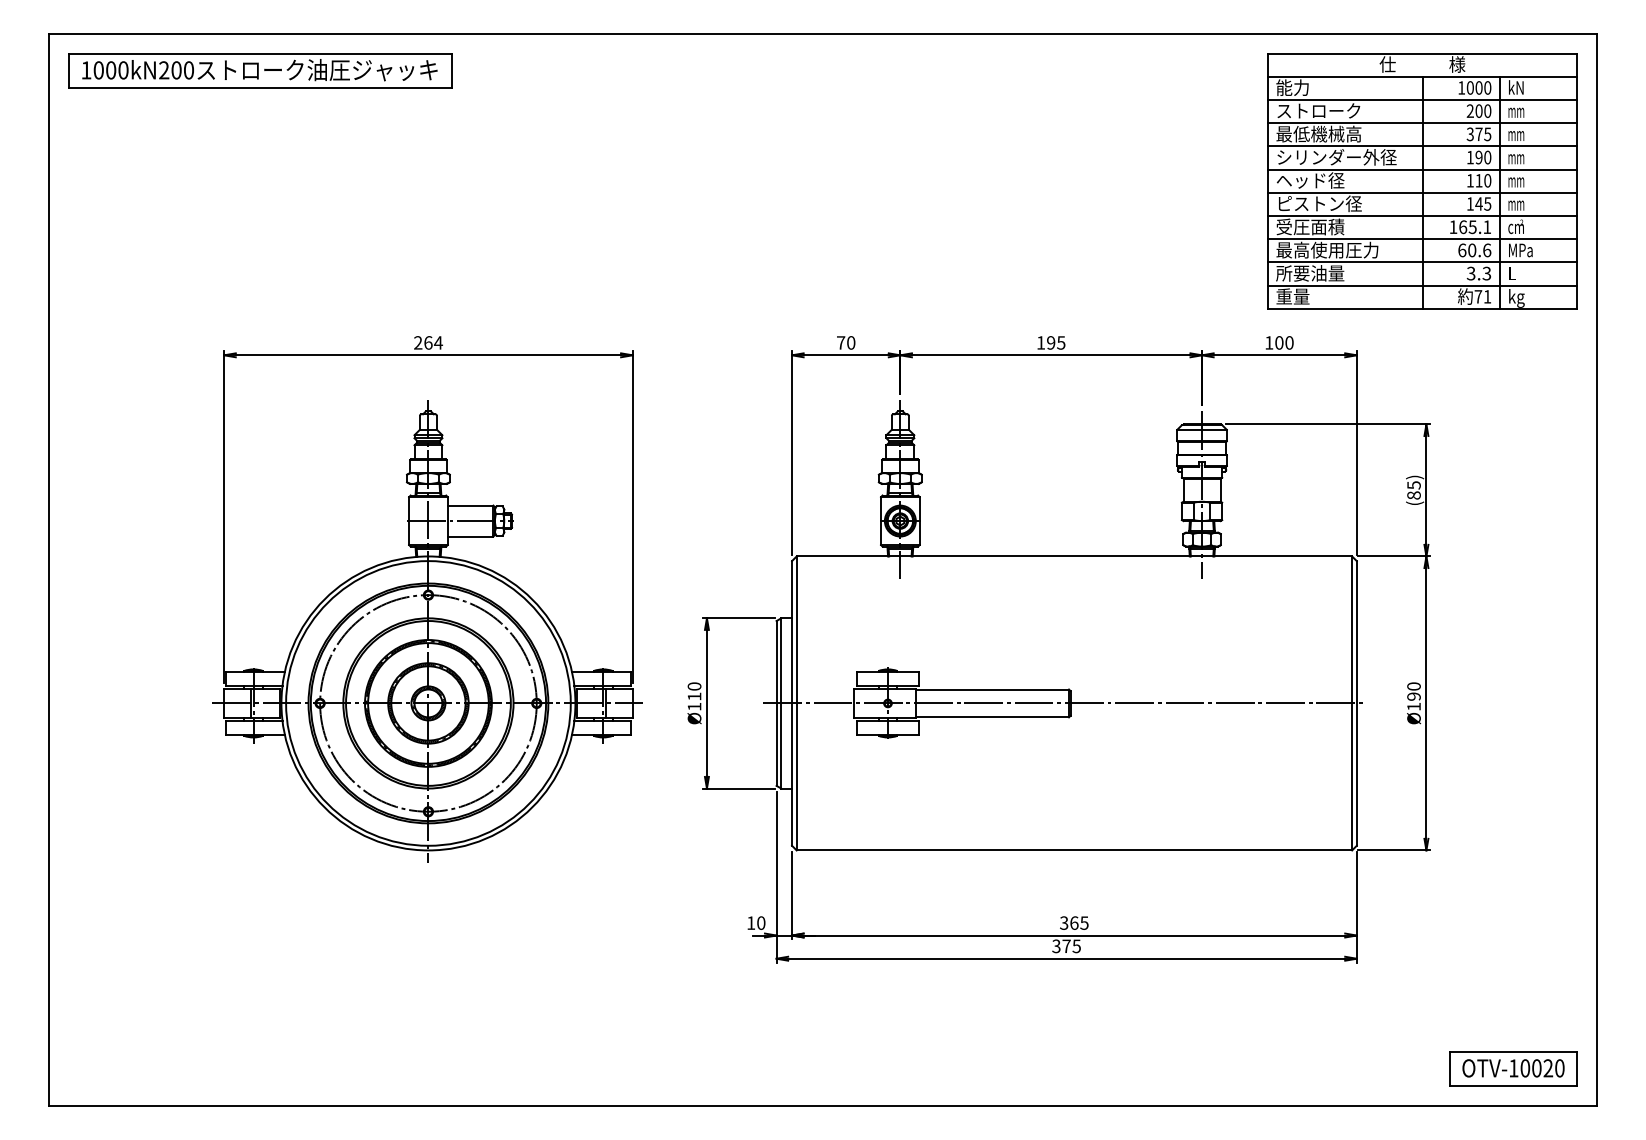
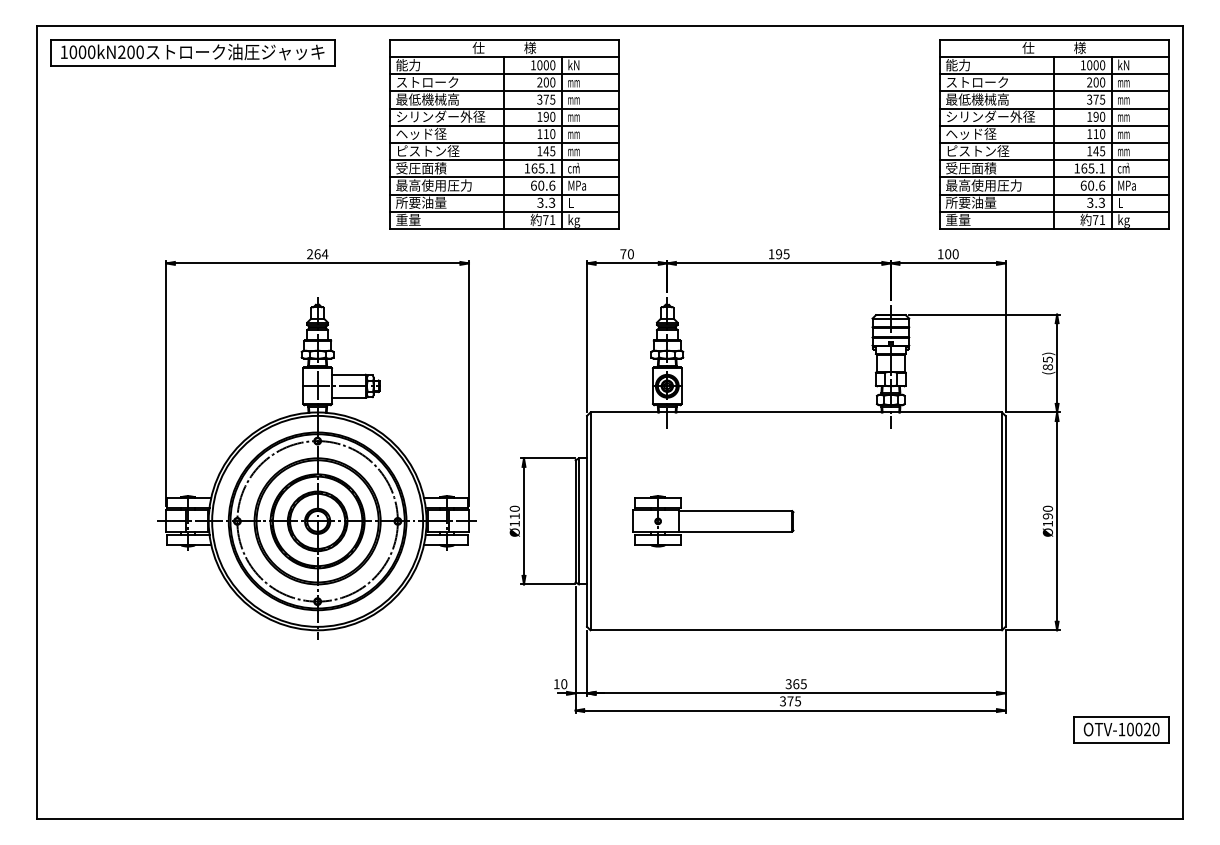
part: (680, 181) -> (504, 134), added
line: (1065, 703) -> (789, 521), removed
part: (1513, 1068) -> (1121, 729), moved

